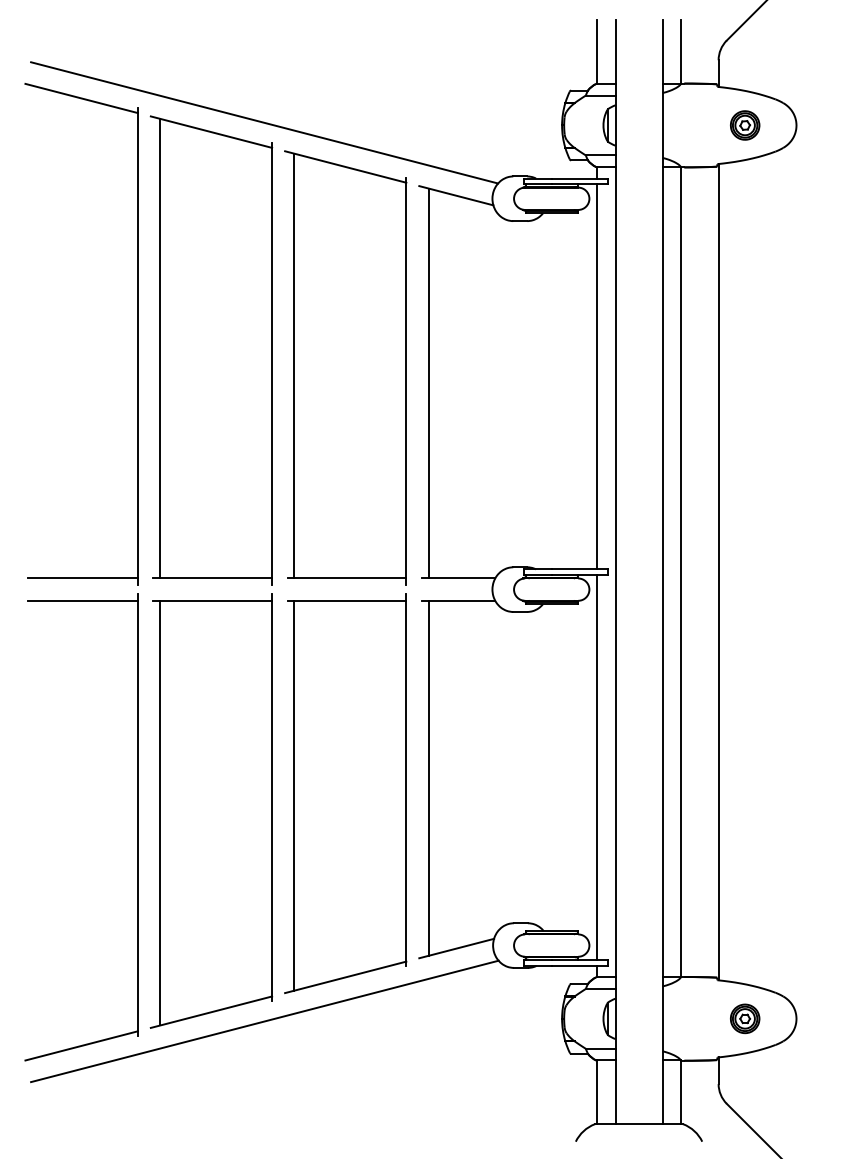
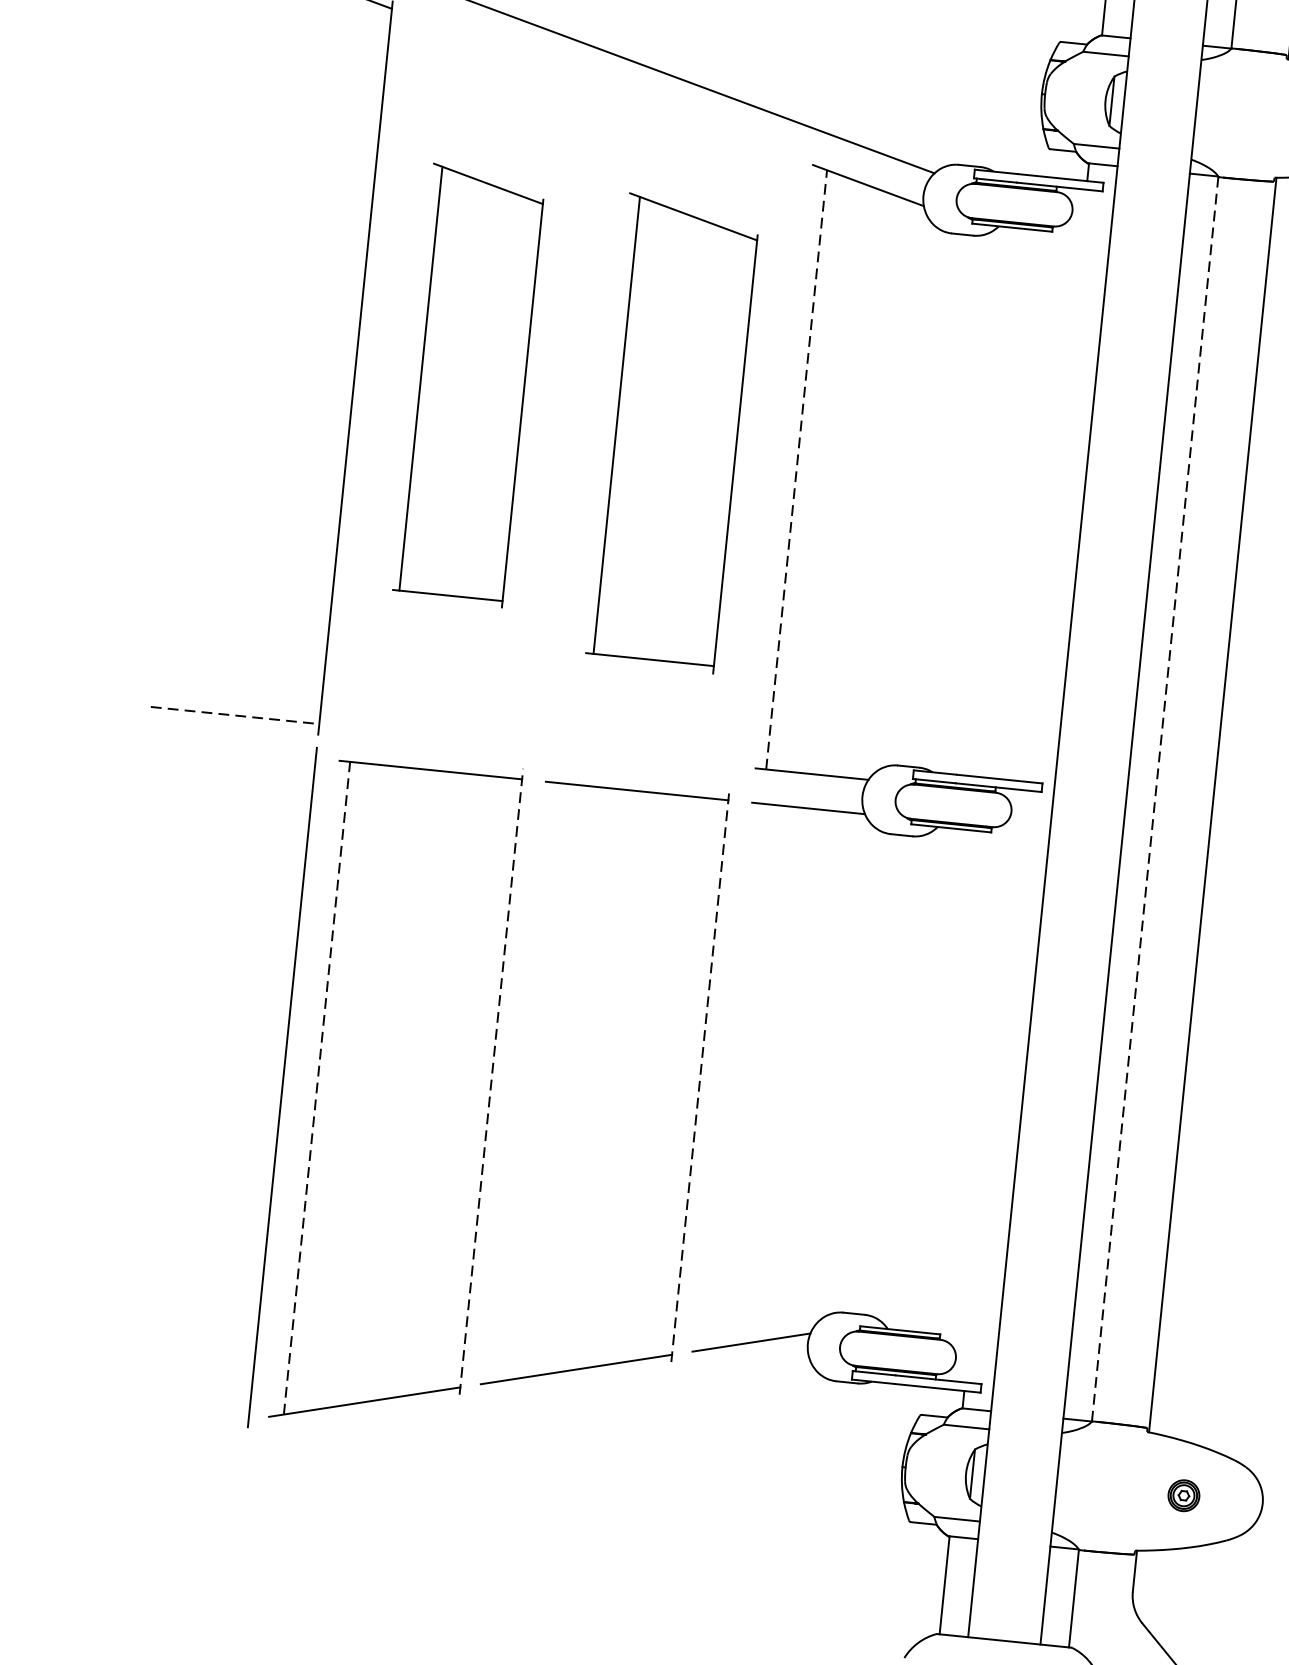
part: (211, 350) -> (468, 385), size x0.6
part: (345, 367) -> (671, 432), size x0.7
line: (596, 376) -> (1055, 485), removed
line: (428, 383) -> (796, 469), solid -> dashed
line: (681, 572) -> (1155, 799), solid -> dashed
line: (83, 578) -> (235, 715), solid -> dashed
line: (82, 600) -> (230, 749), removed
line: (596, 767) -> (994, 1086), removed
line: (428, 777) -> (734, 1075), removed
line: (406, 779) -> (700, 1074), solid -> dashed
line: (294, 795) -> (526, 1082), removed
line: (272, 797) -> (491, 1081), solid -> dashed
line: (160, 812) -> (317, 1087), solid -> dashed
part: (745, 1018) -> (1184, 1495), size x0.7
line: (264, 1021) -> (444, 1424), removed
line: (81, 1045) -> (159, 1432), removed

